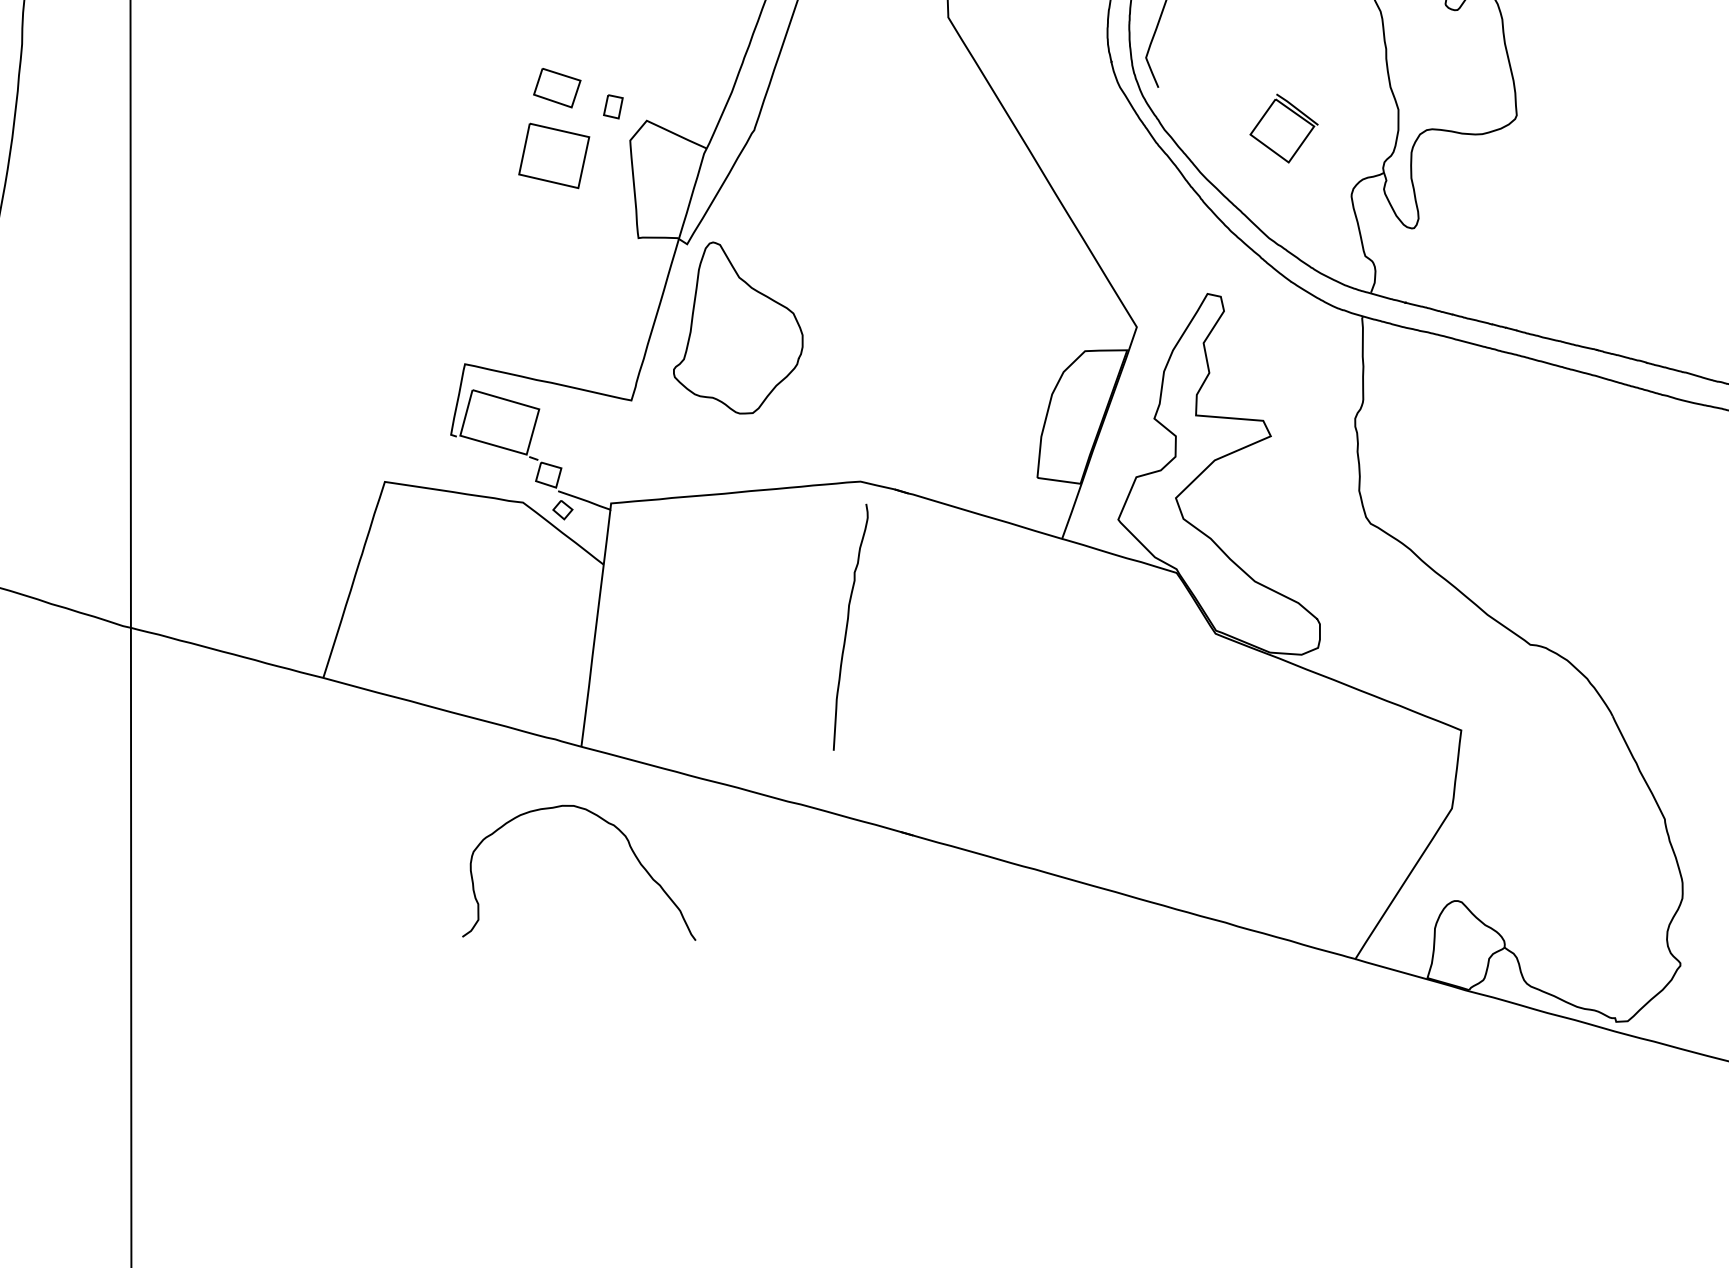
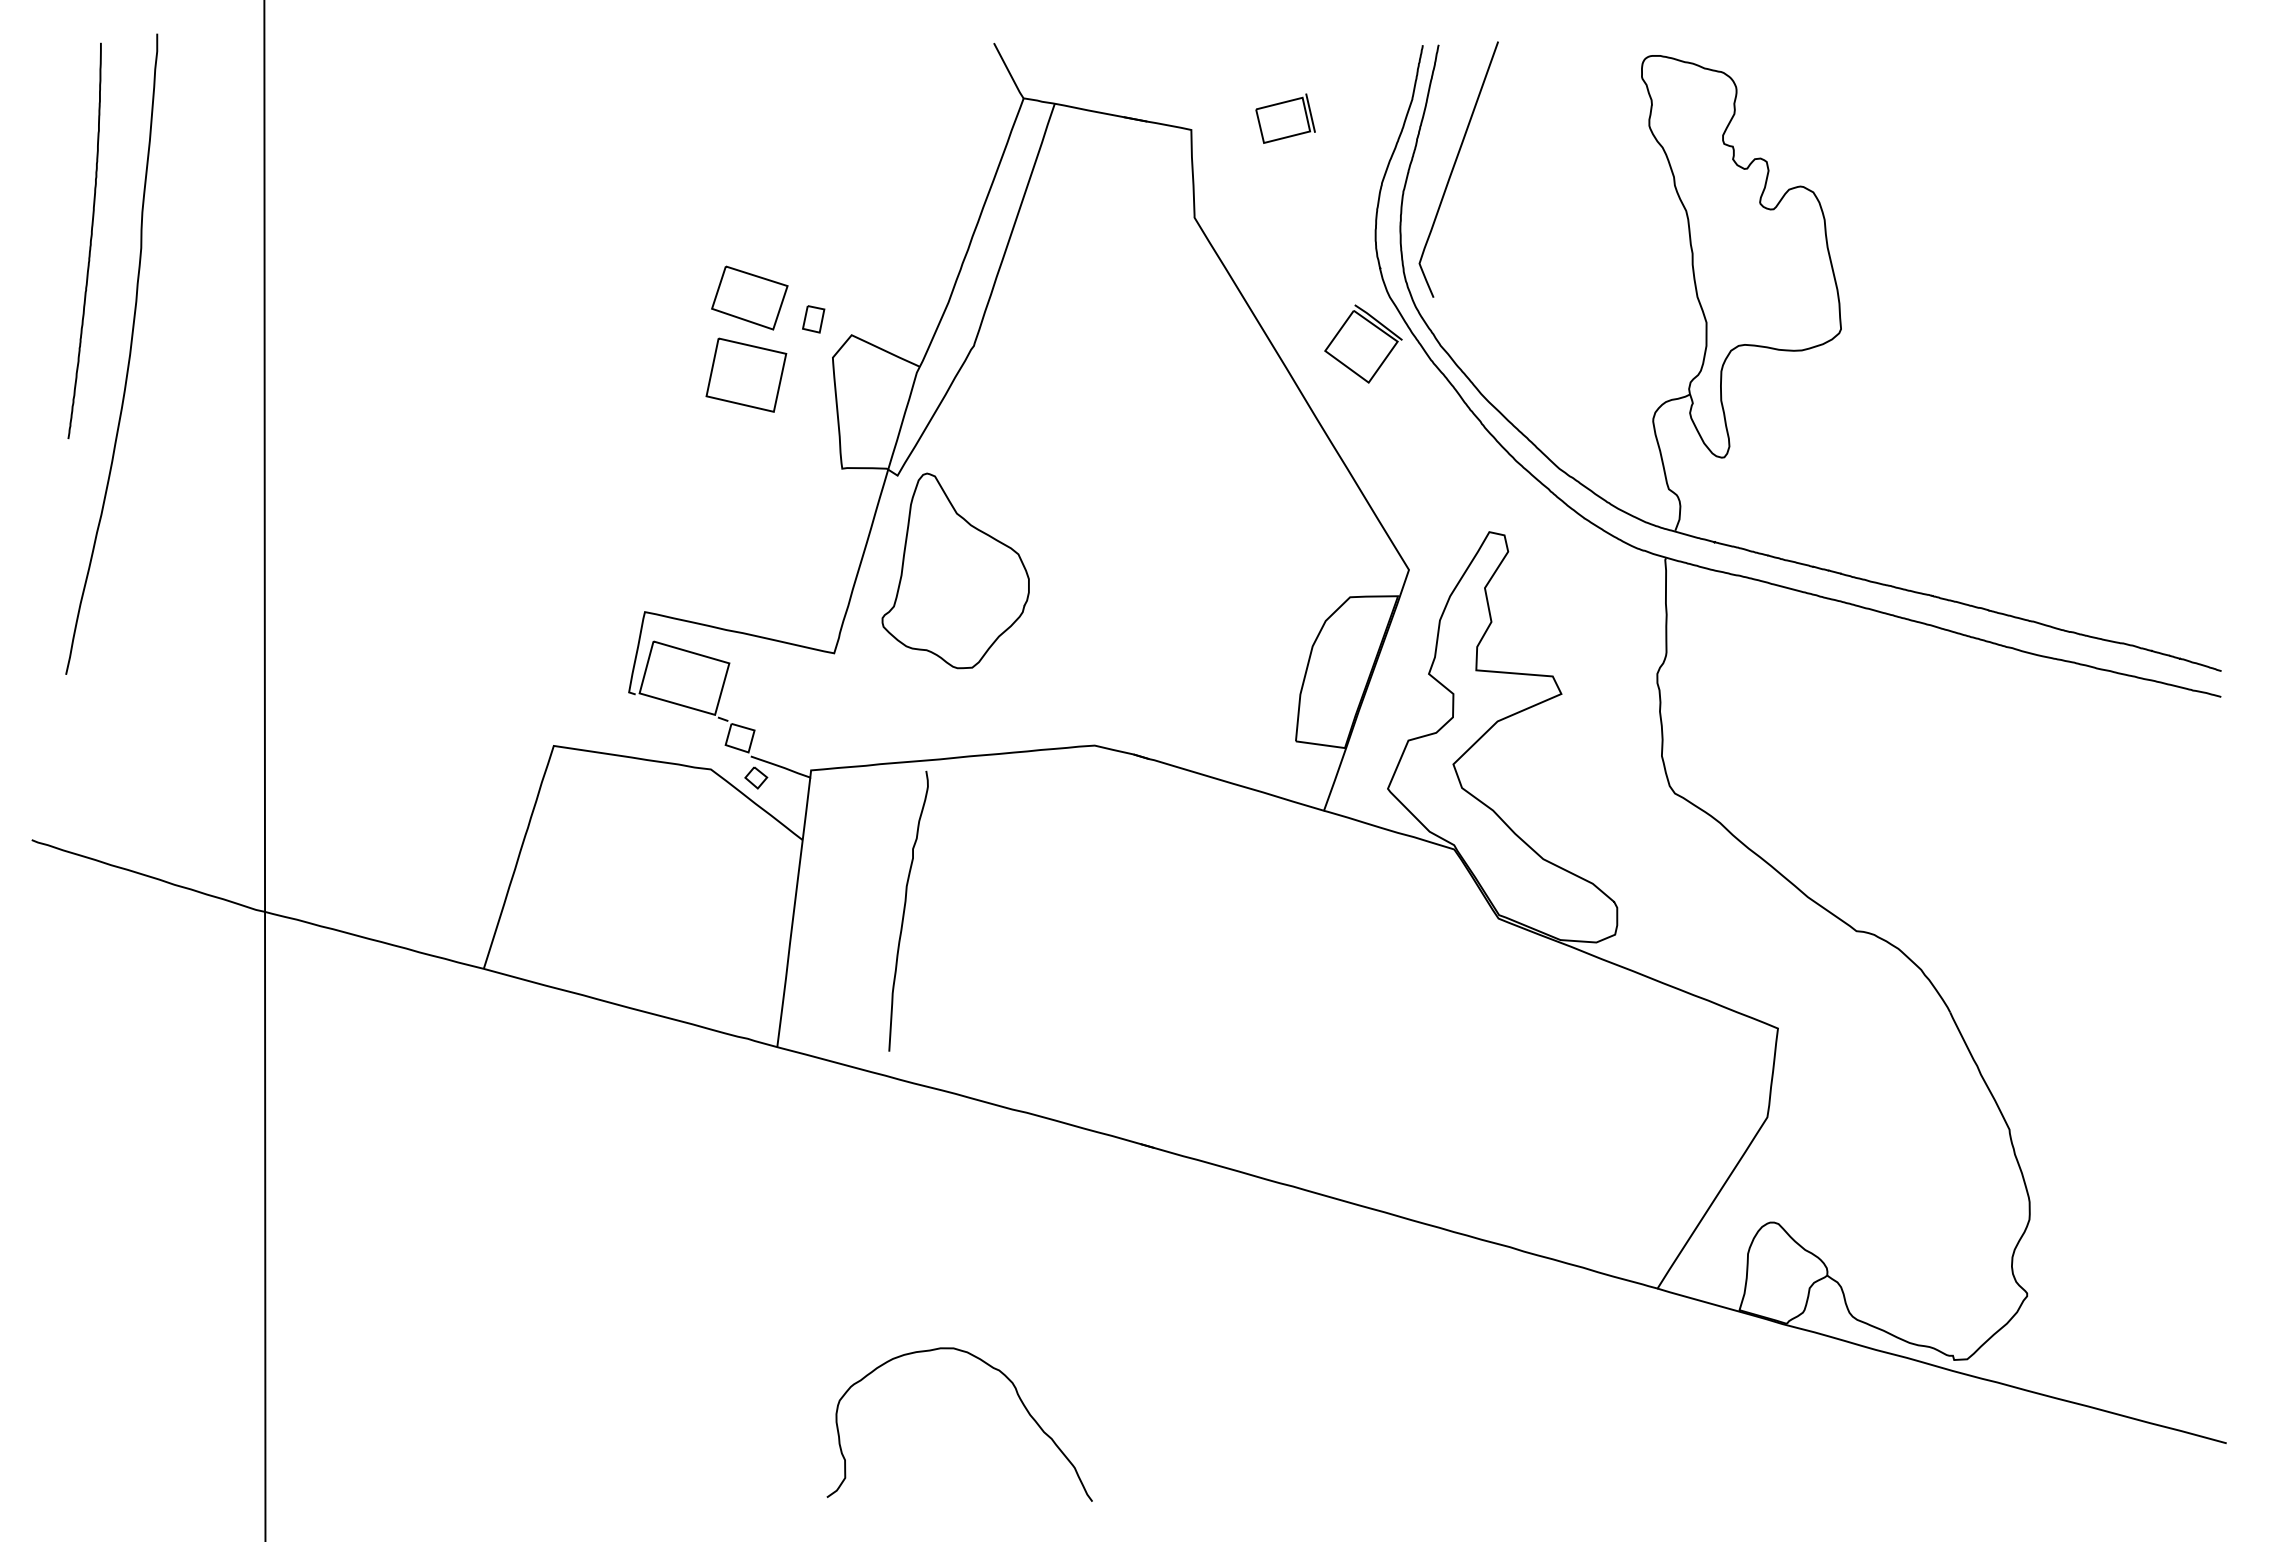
part: (556, 87) -> (749, 297), size x1.43
part: (1284, 128) -> (1363, 343), moved
curve: (848, 626) -> (905, 910), moved
curve: (629, 847) -> (1017, 1395), moved

